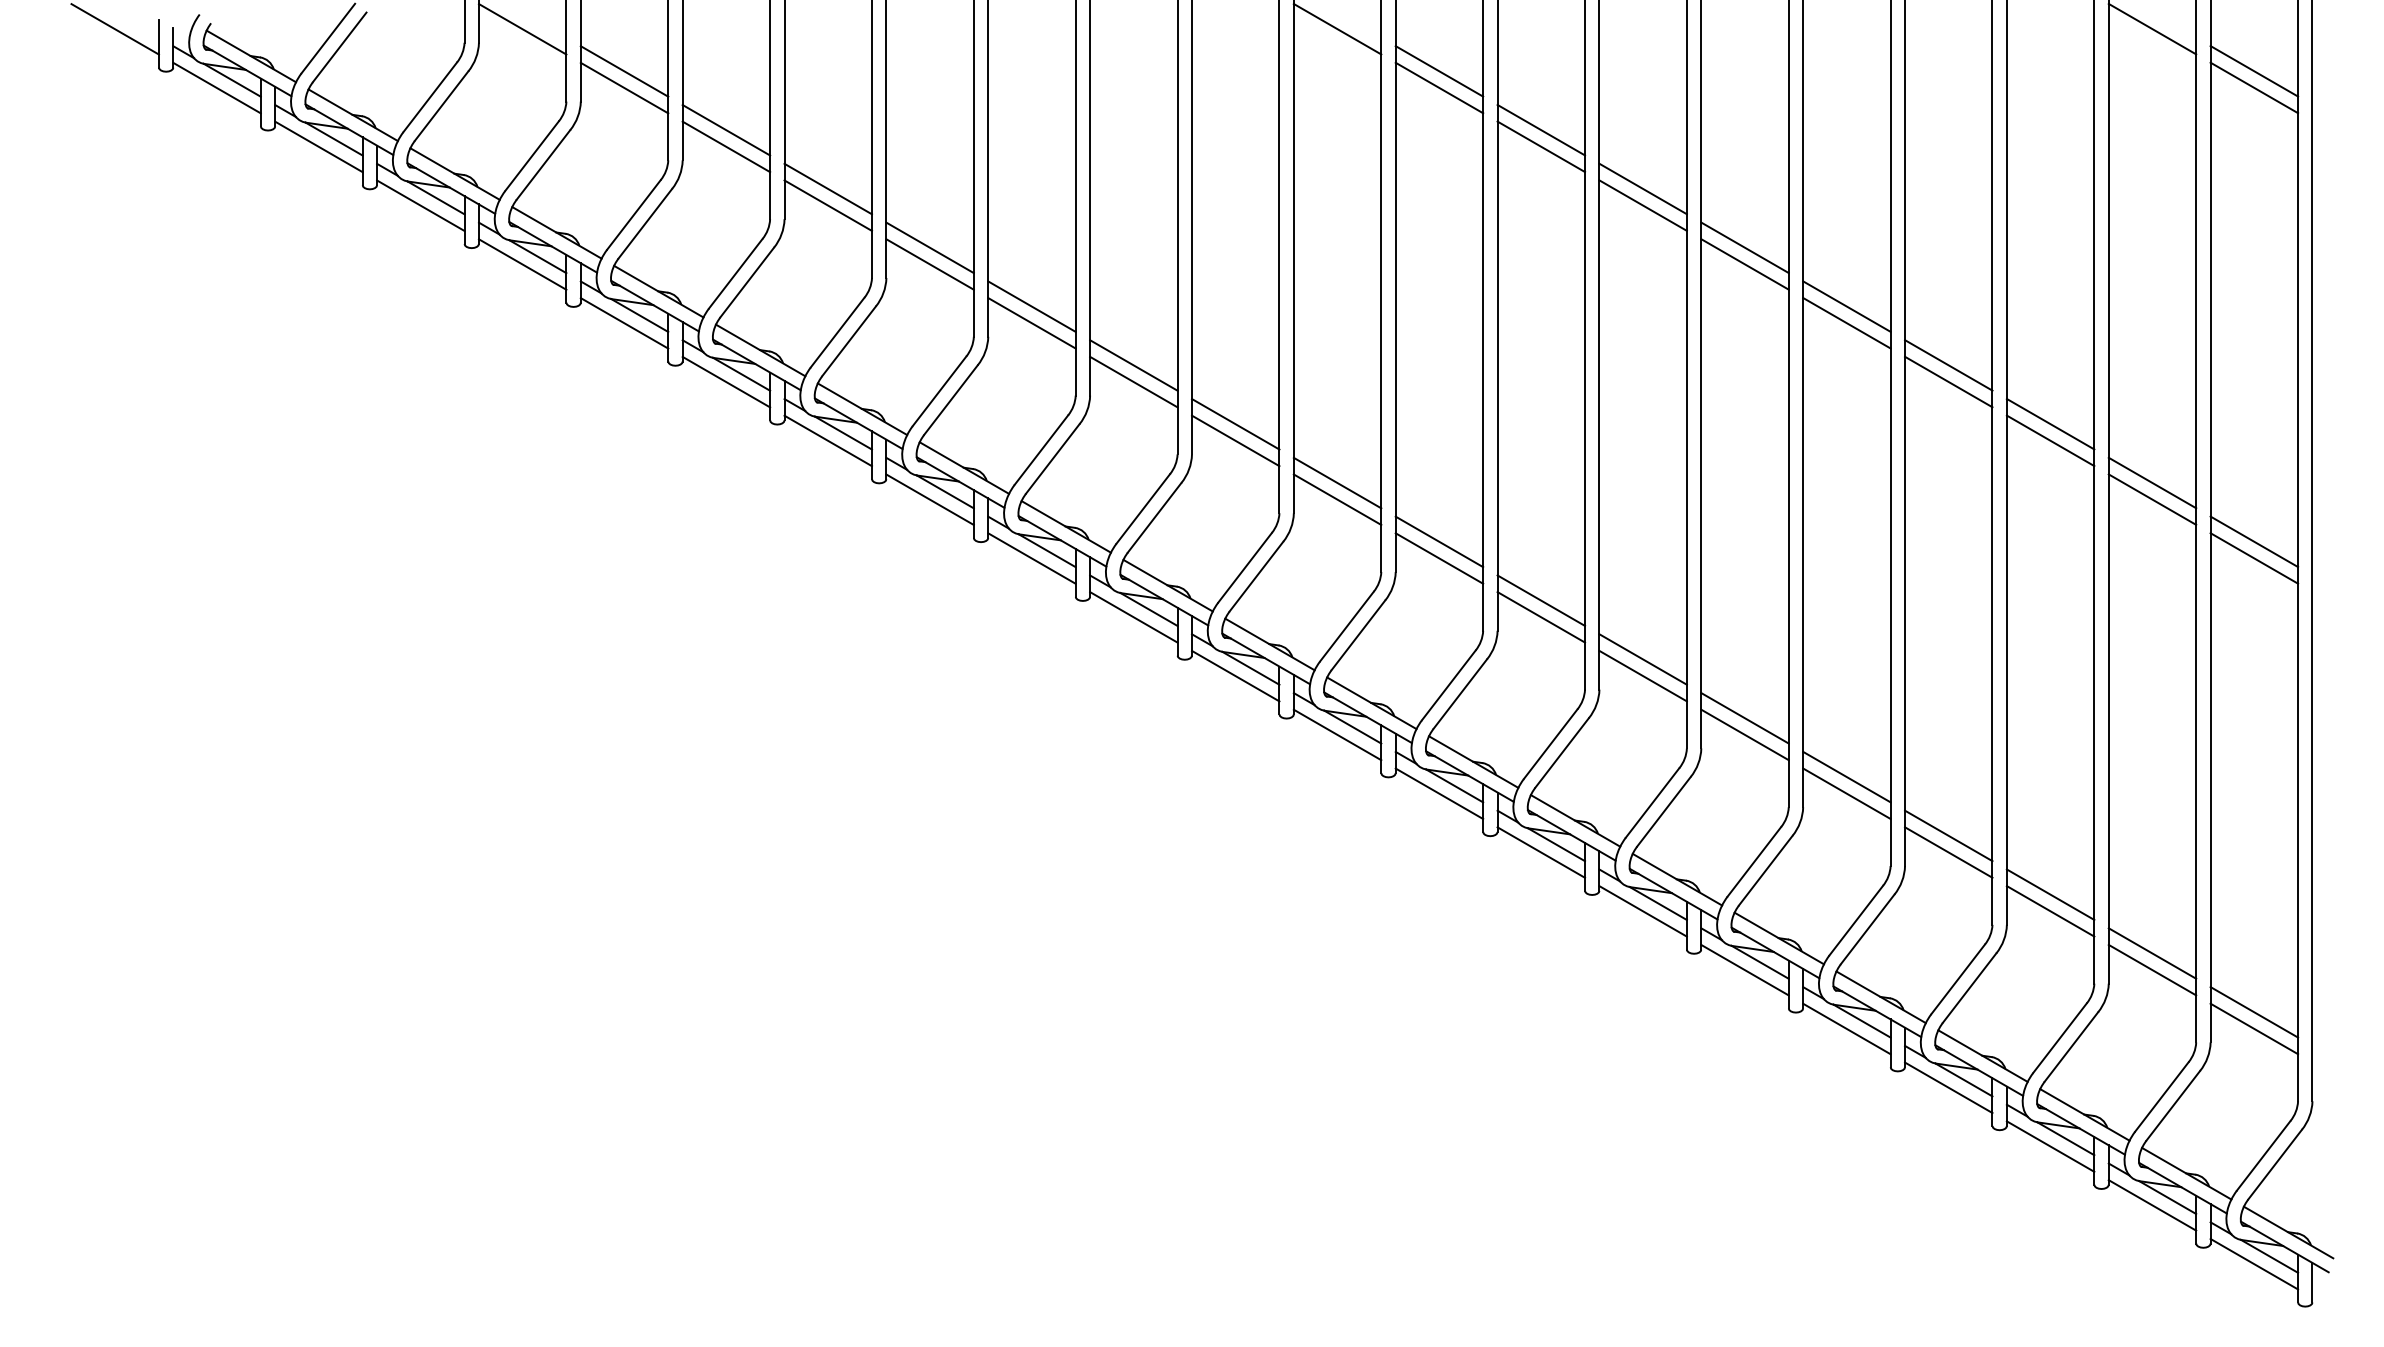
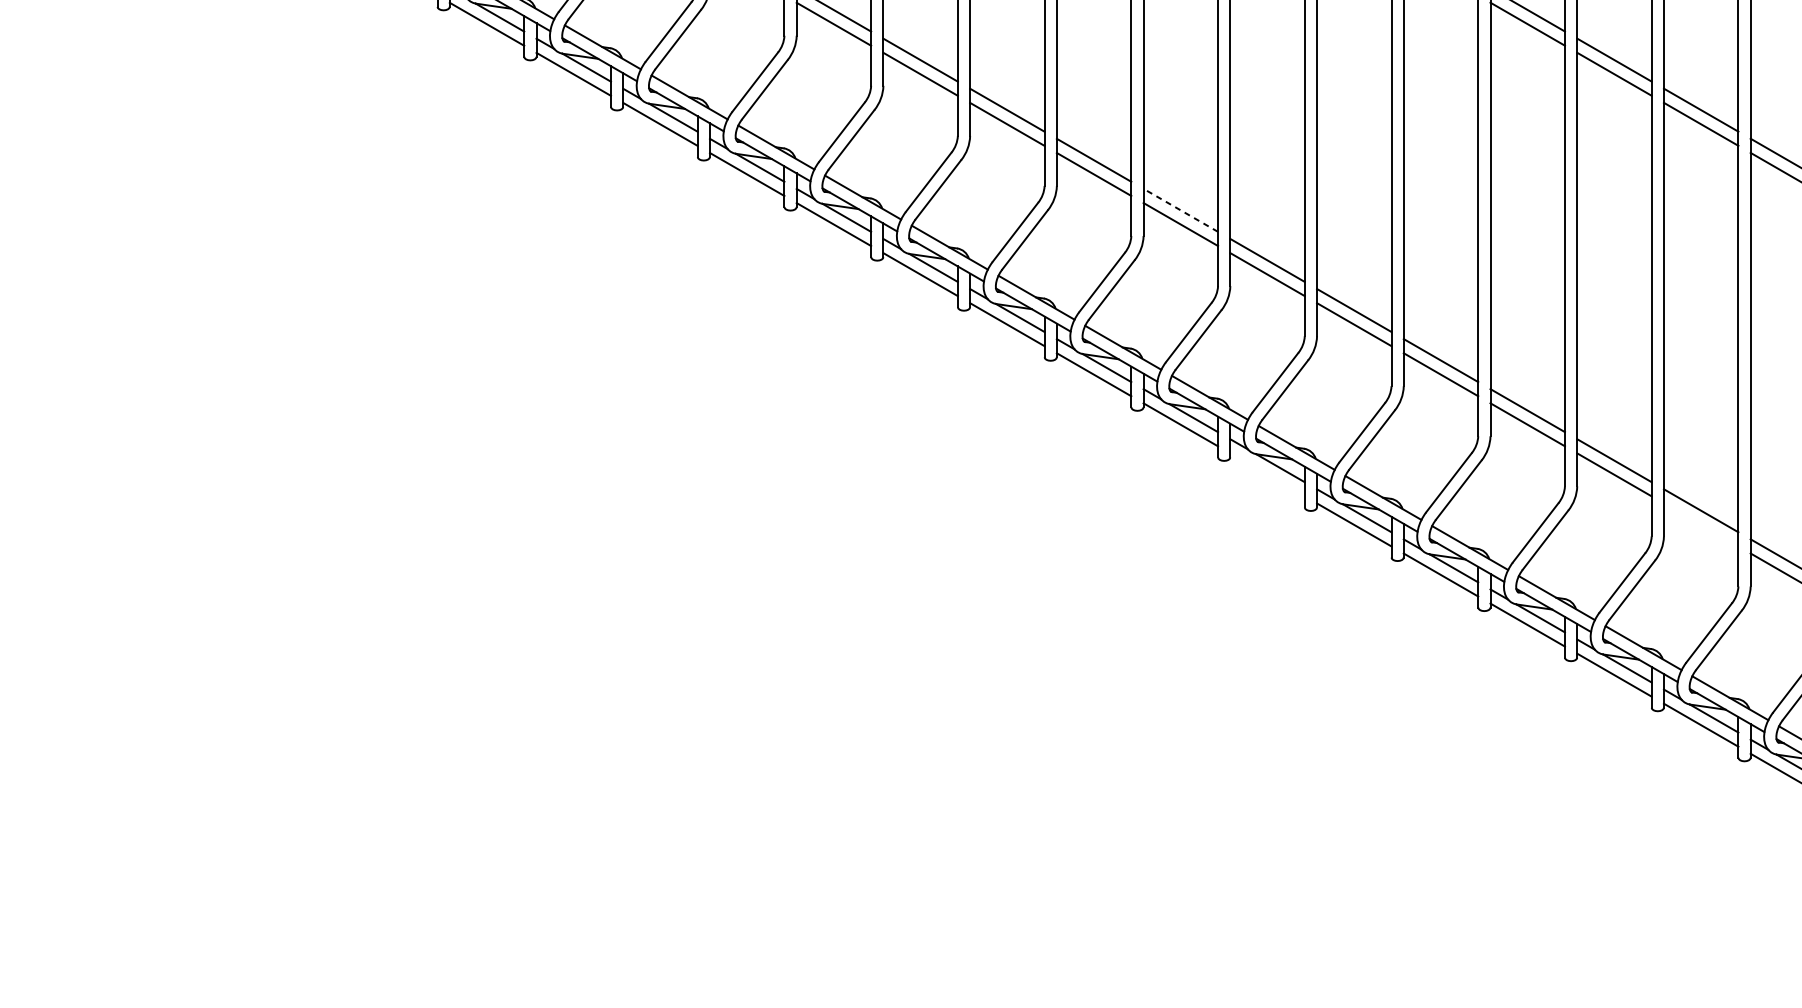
line: (1337, 482) -> (1180, 209), solid -> dashed
line: (1439, 793) -> (1267, 474), removed
line: (1948, 852) -> (1700, 524), removed

